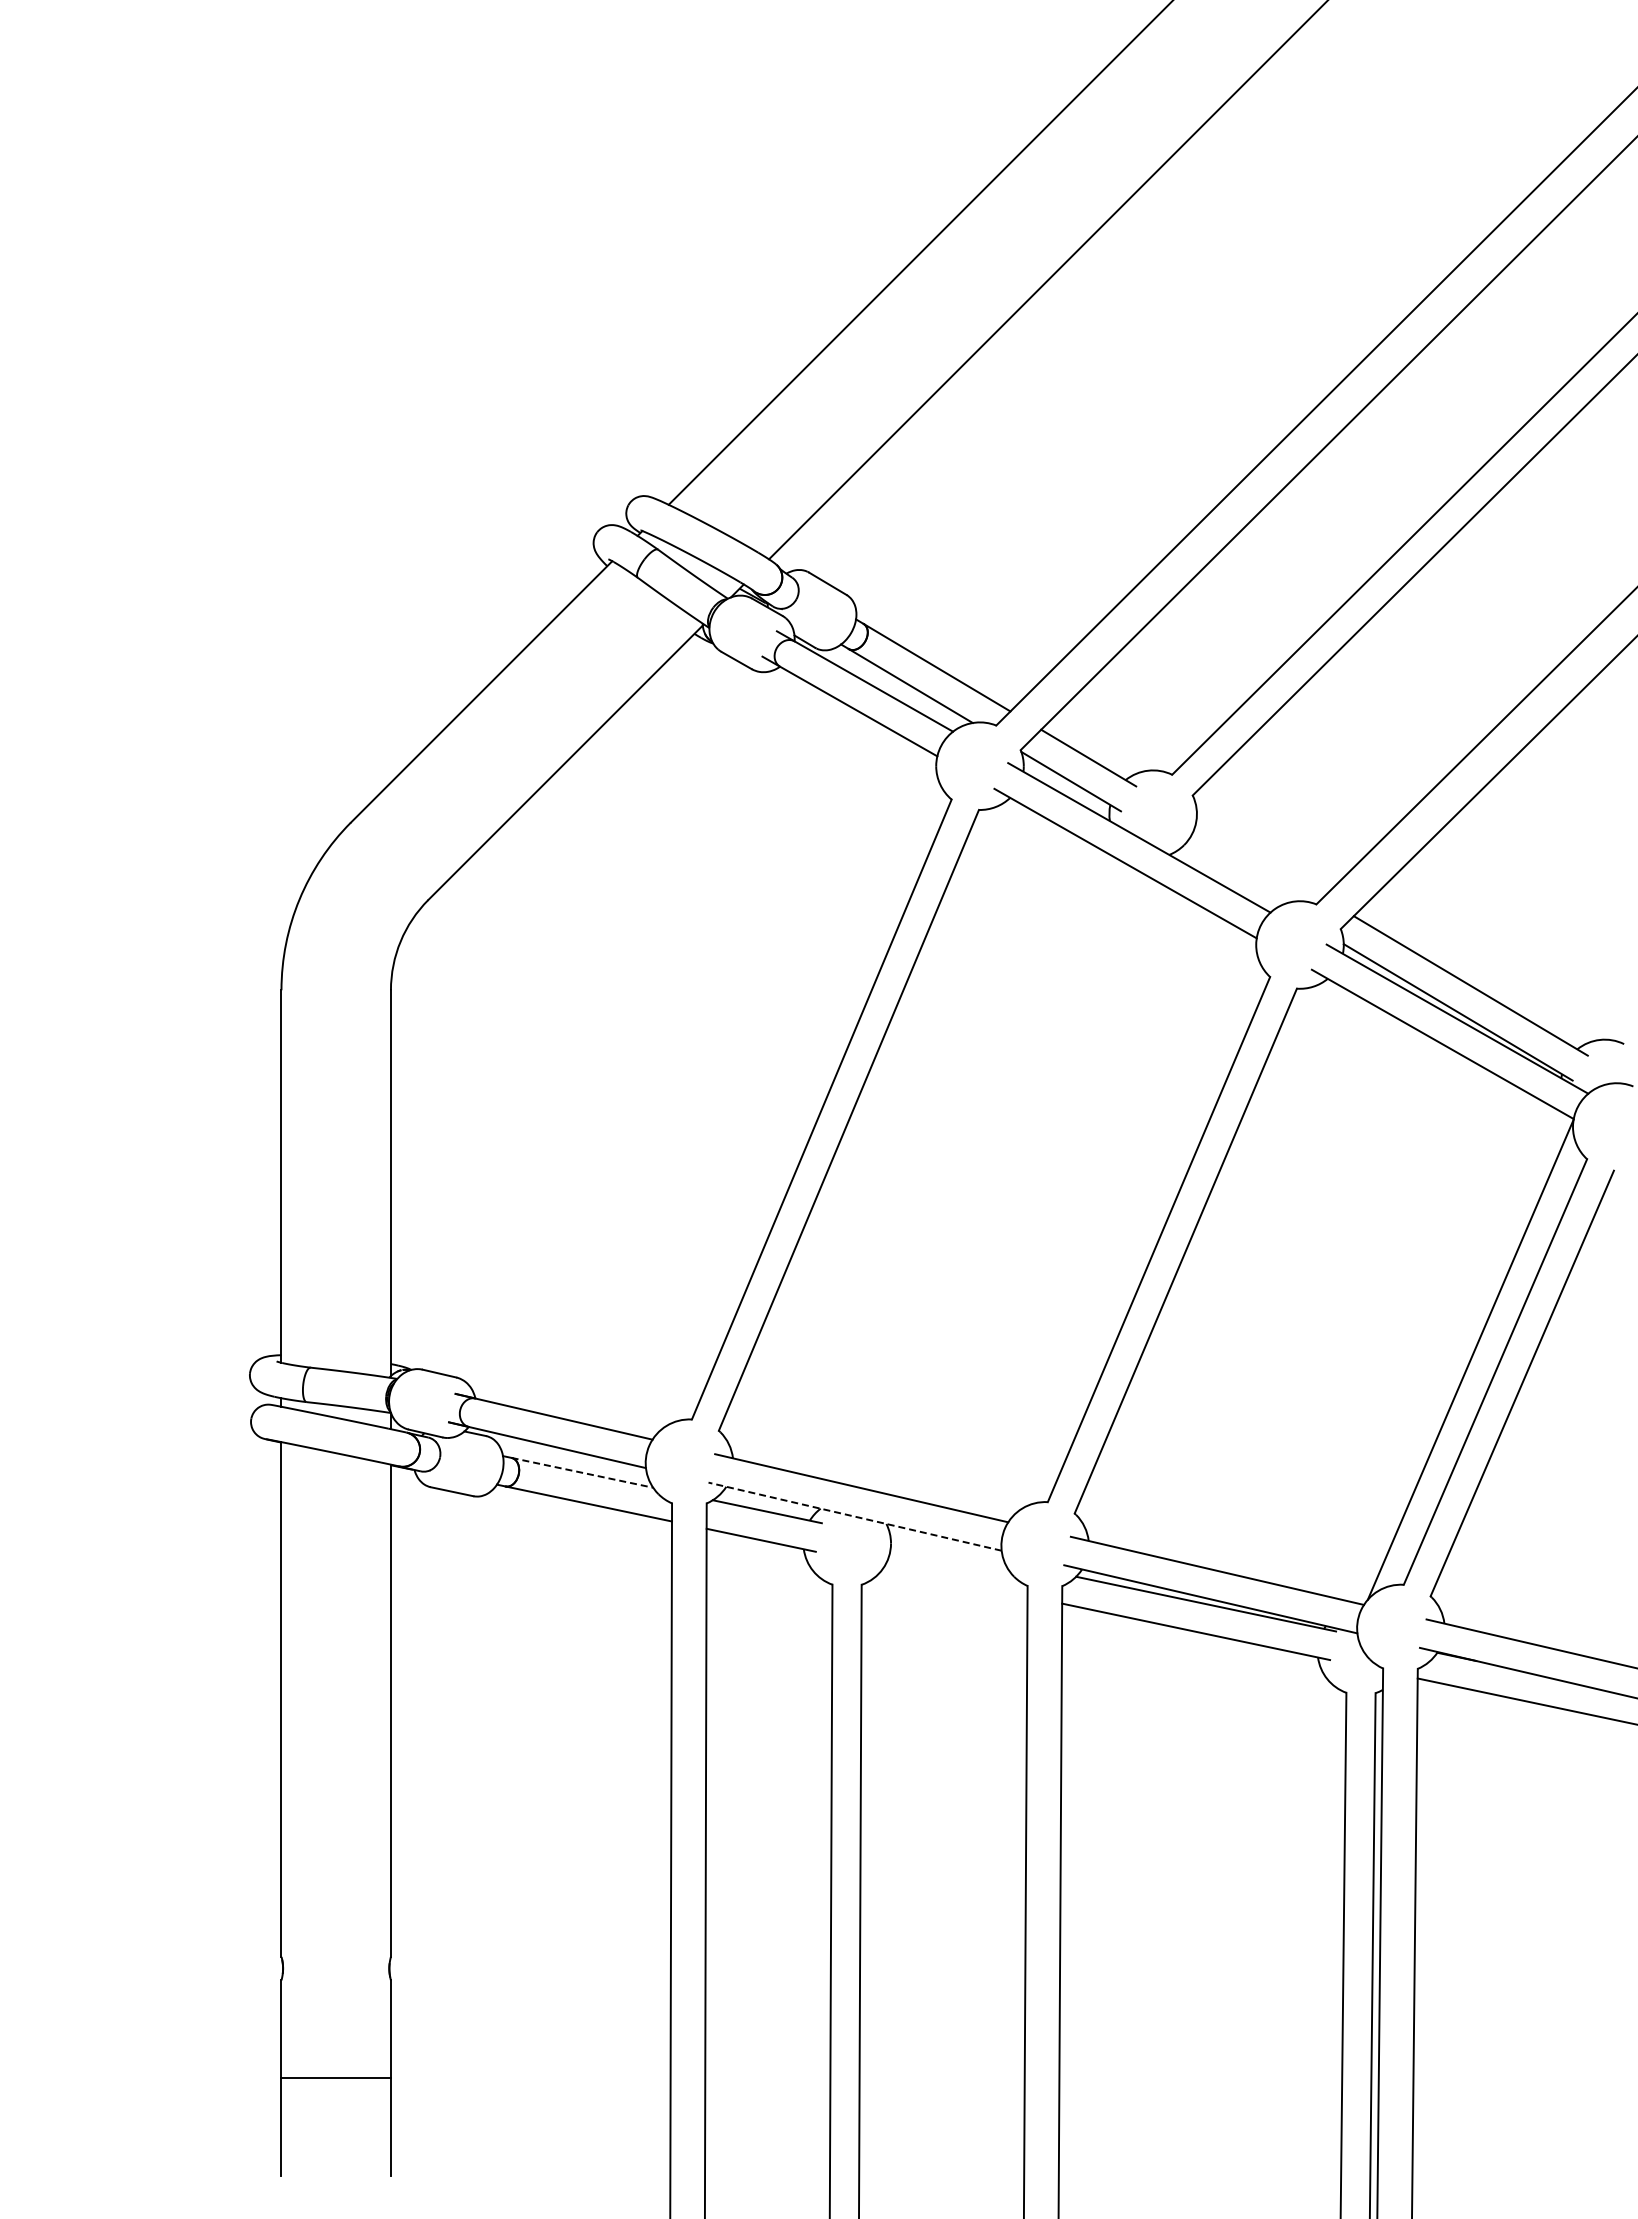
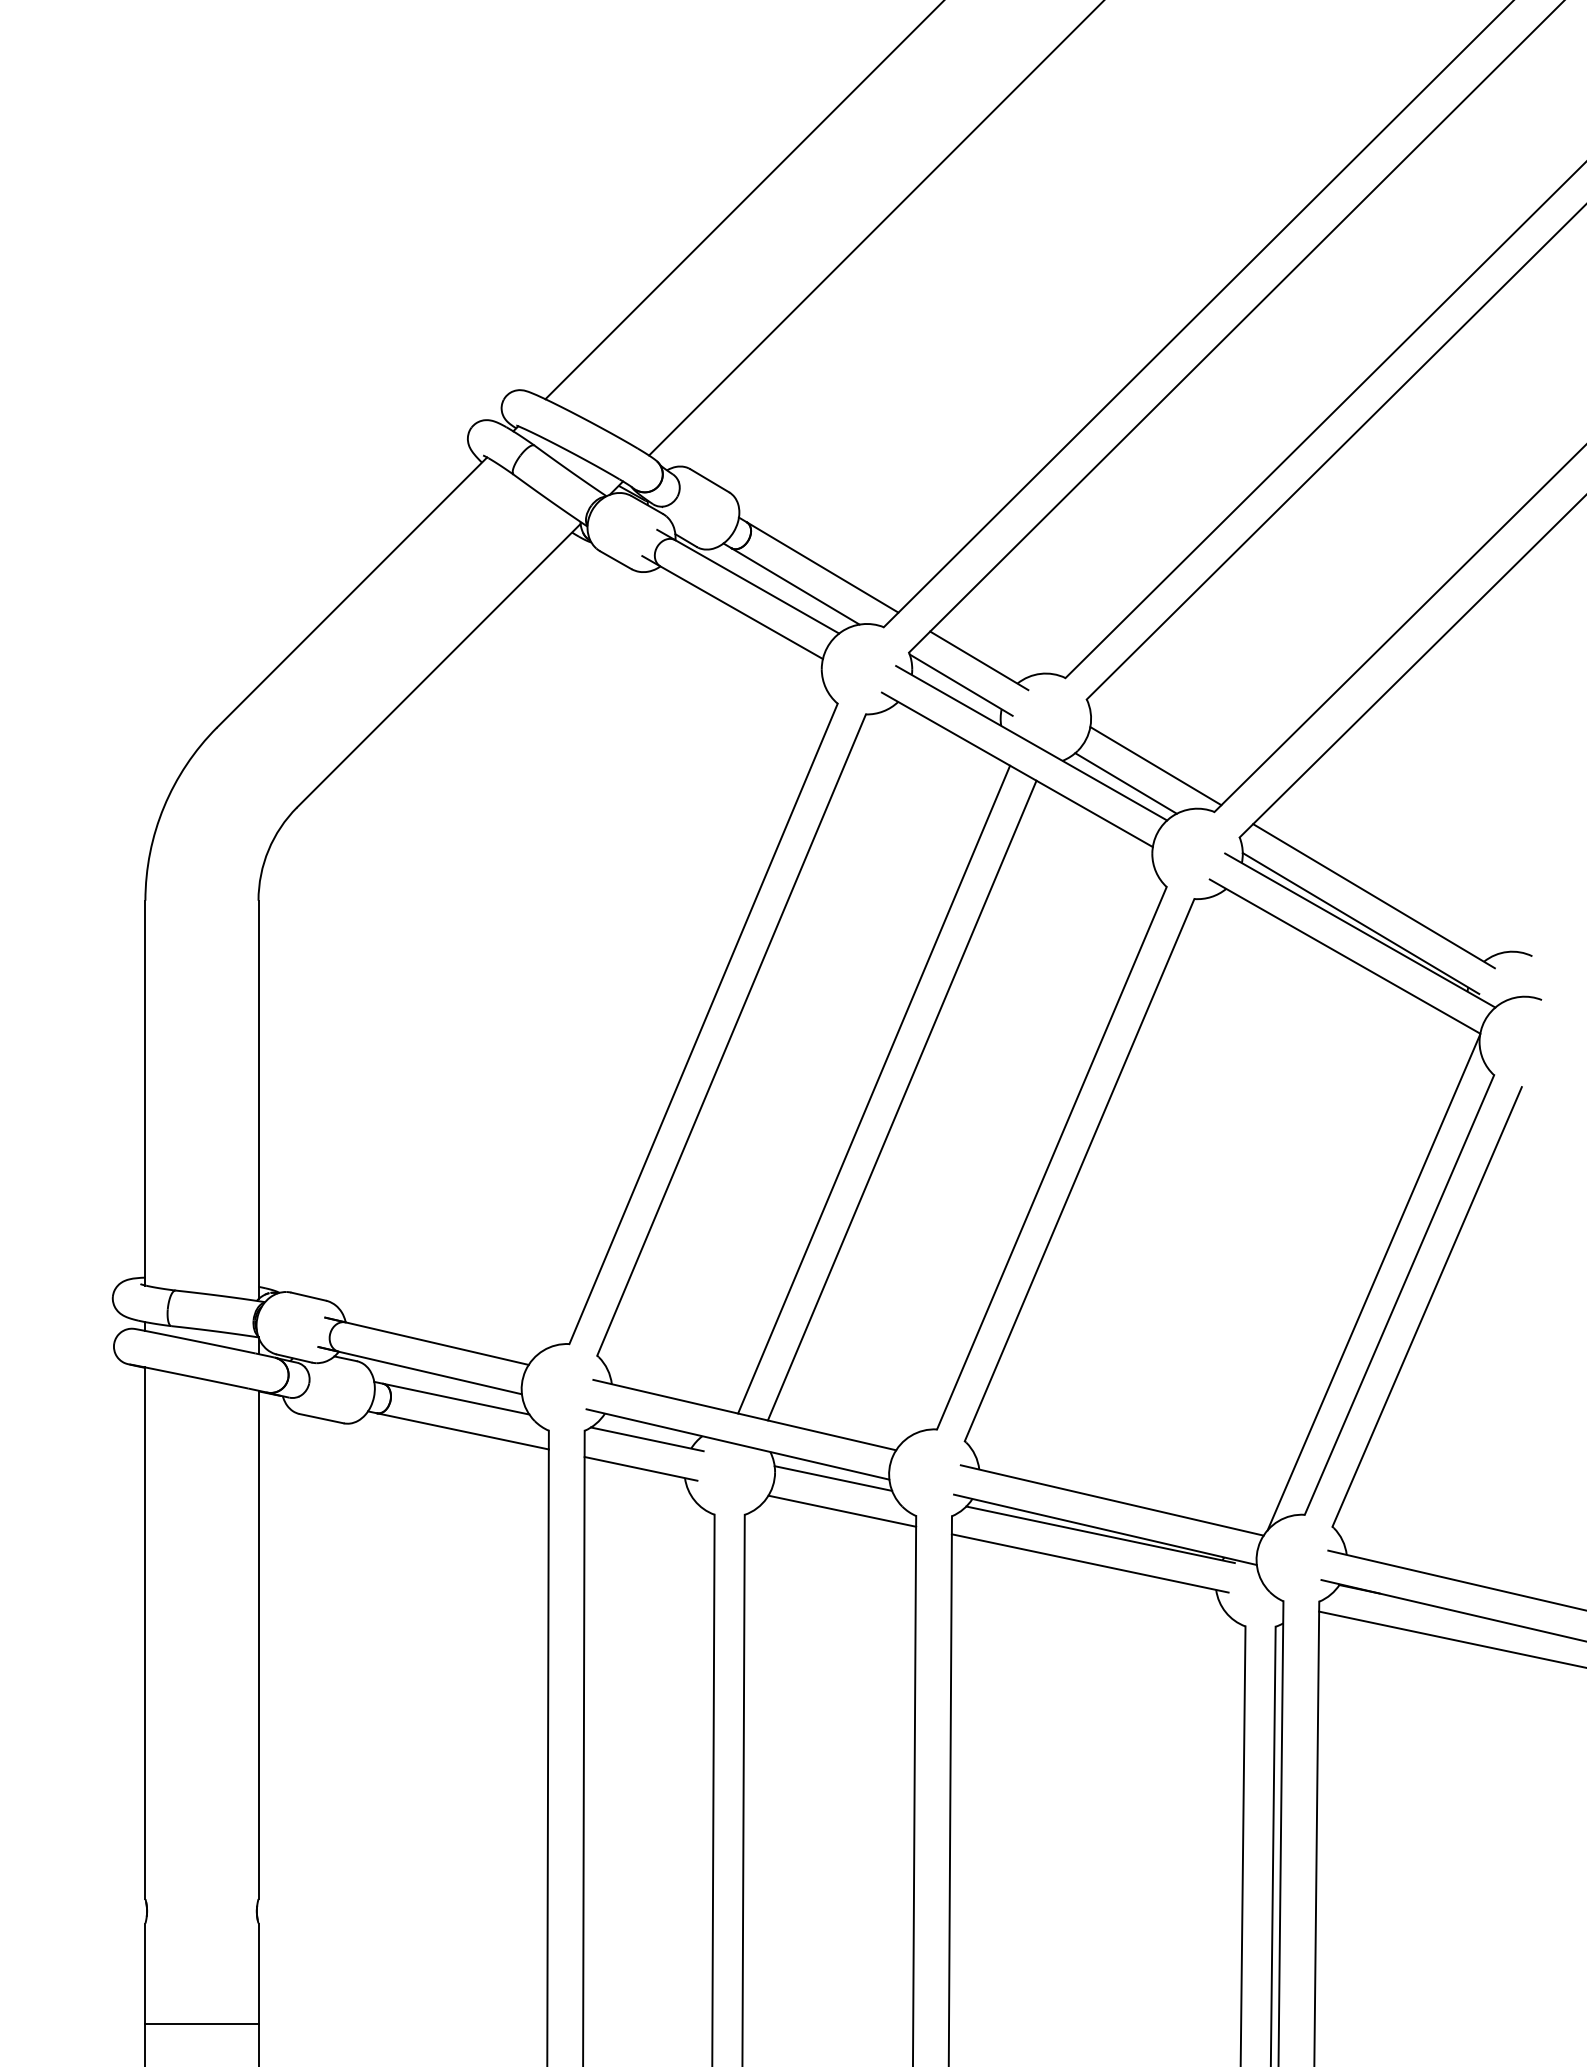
line: (1259, 859) -> (1155, 765), added
line: (1230, 876) -> (1125, 783), added
line: (986, 1172) -> (873, 1088), added
line: (1014, 1183) -> (902, 1100), added
line: (582, 1472) -> (456, 1398), dashed -> solid
line: (854, 1516) -> (737, 1444), dashed -> solid
line: (947, 1549) -> (833, 1478), added
line: (955, 1581) -> (841, 1511), added

